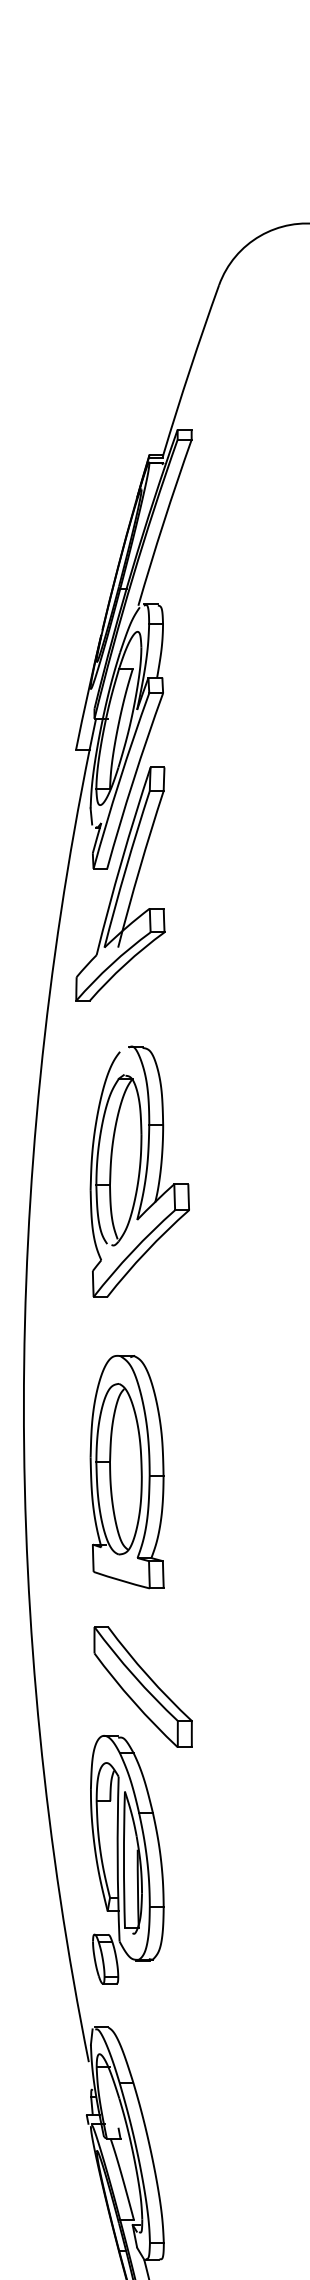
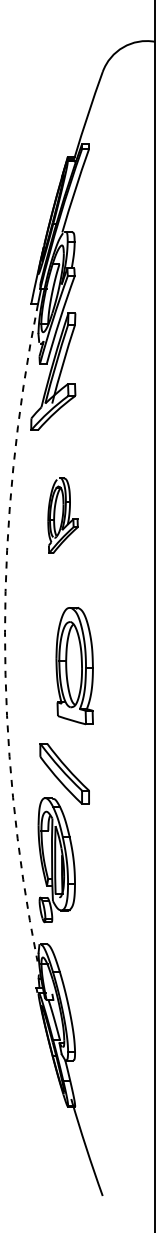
part: (138, 1171) -> (62, 515), size x0.6
arc: (24, 1404) -> (5, 632), solid -> dashed
part: (126, 1472) -> (74, 666), moved

